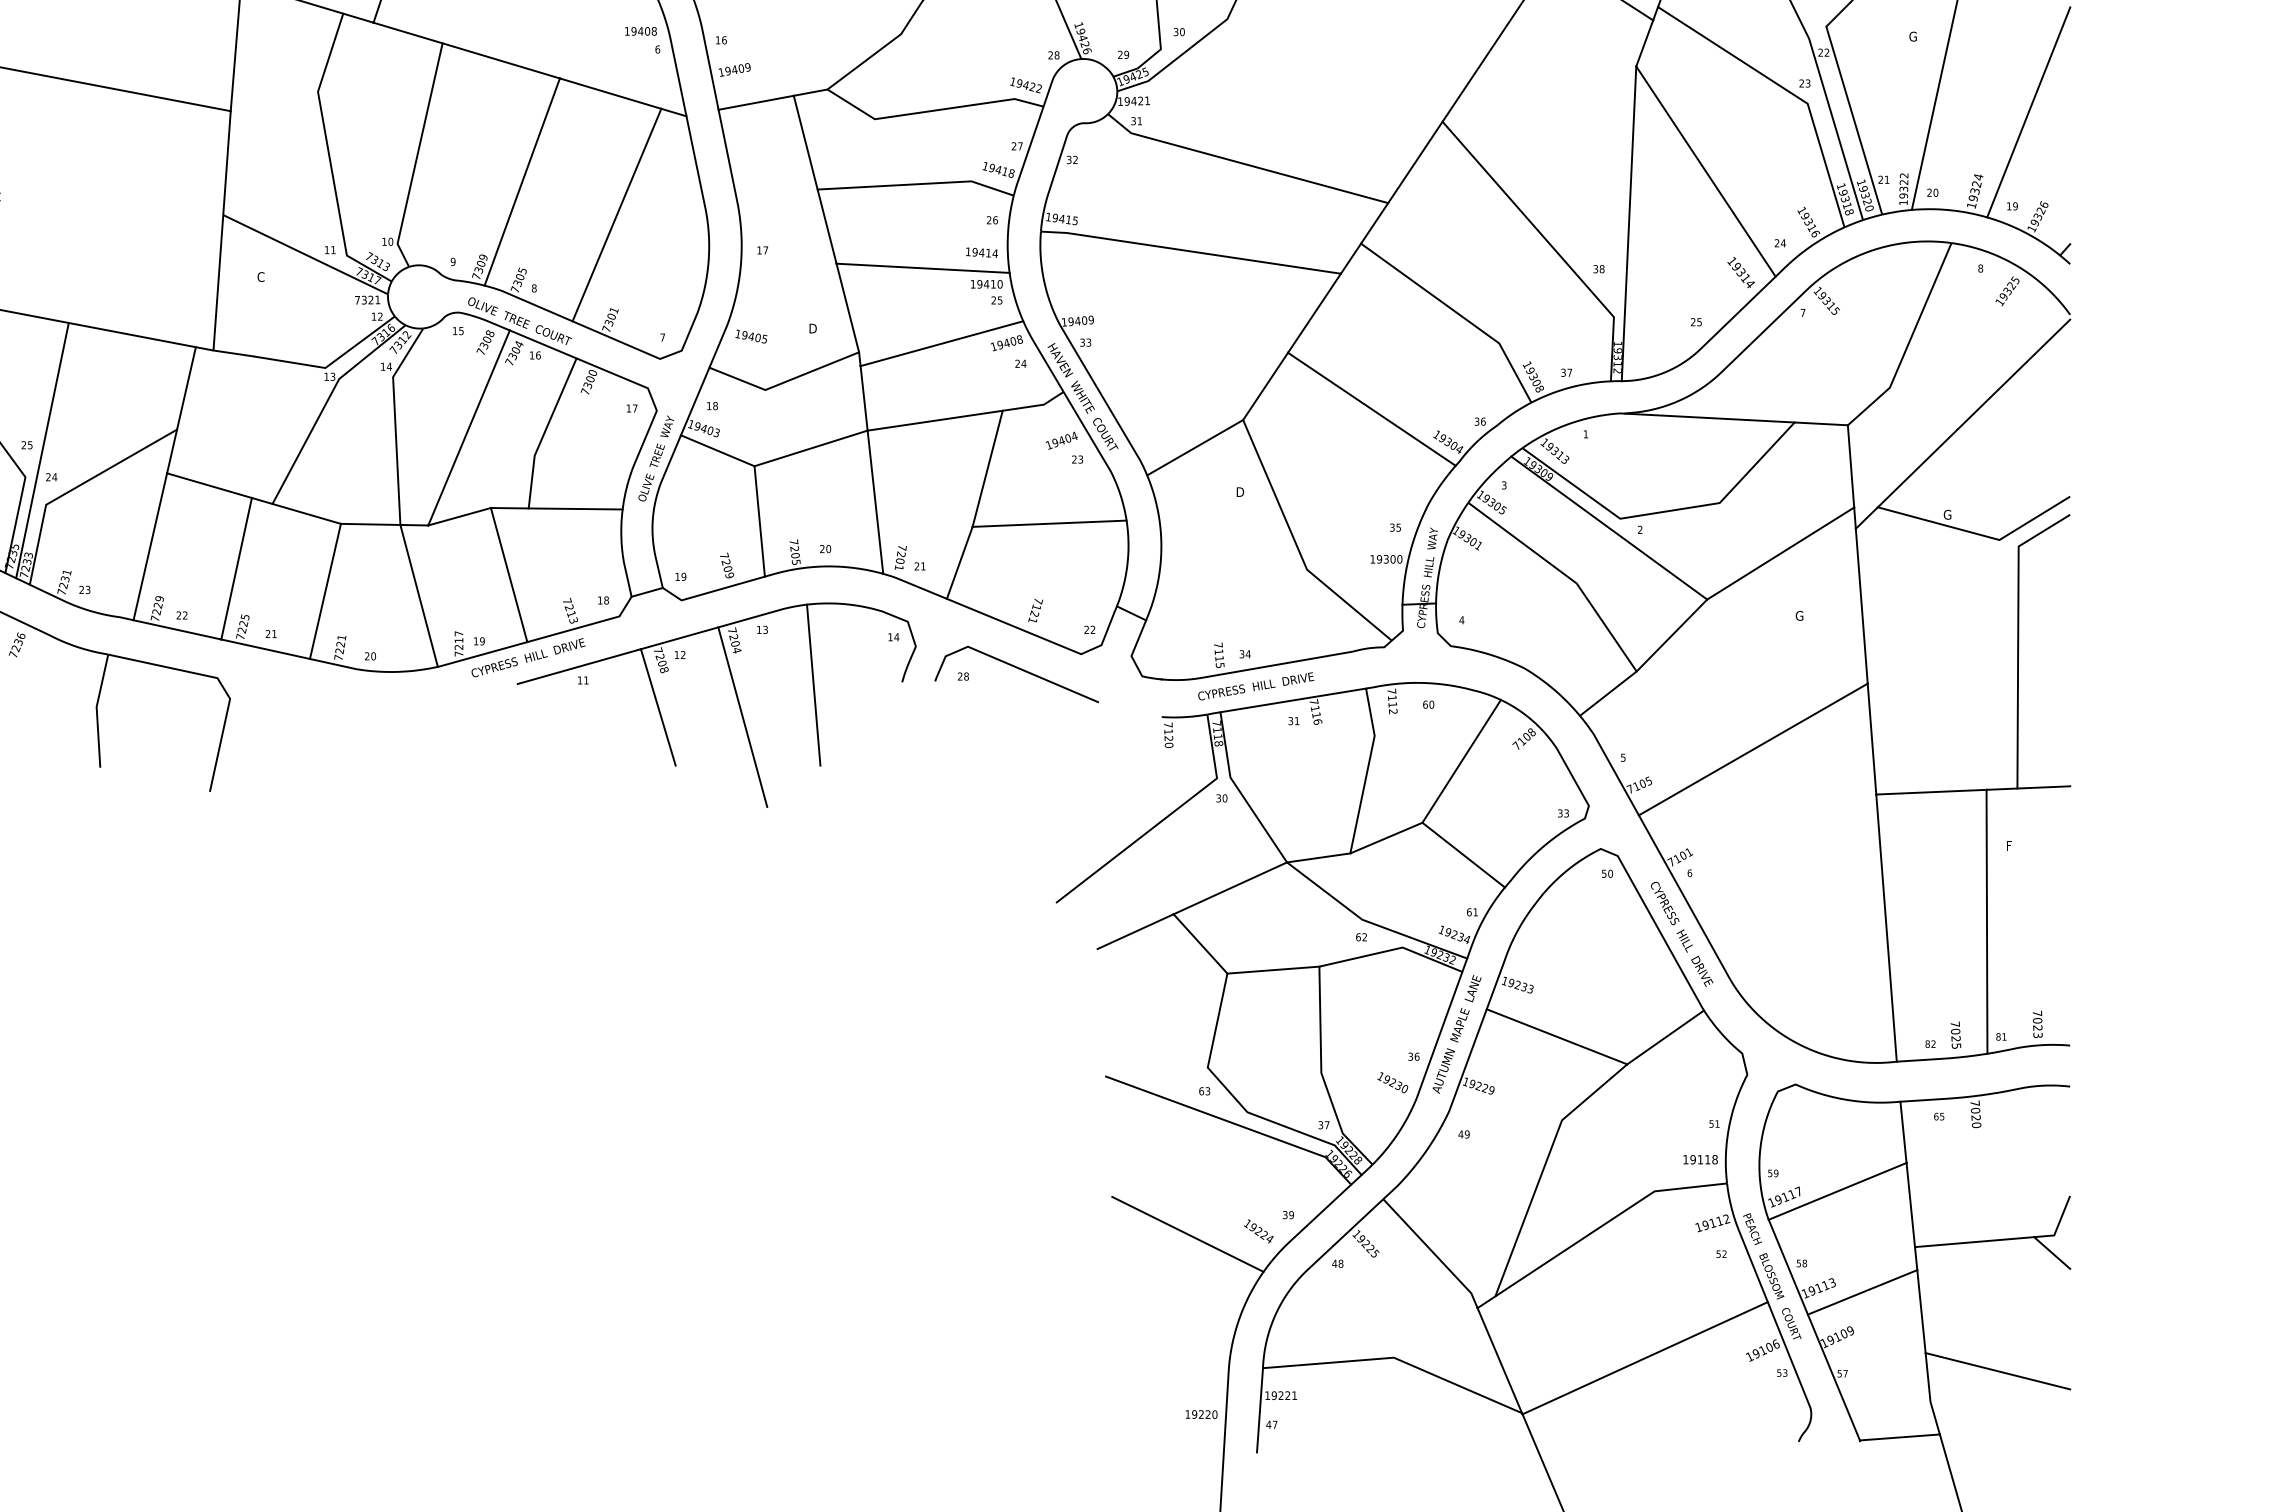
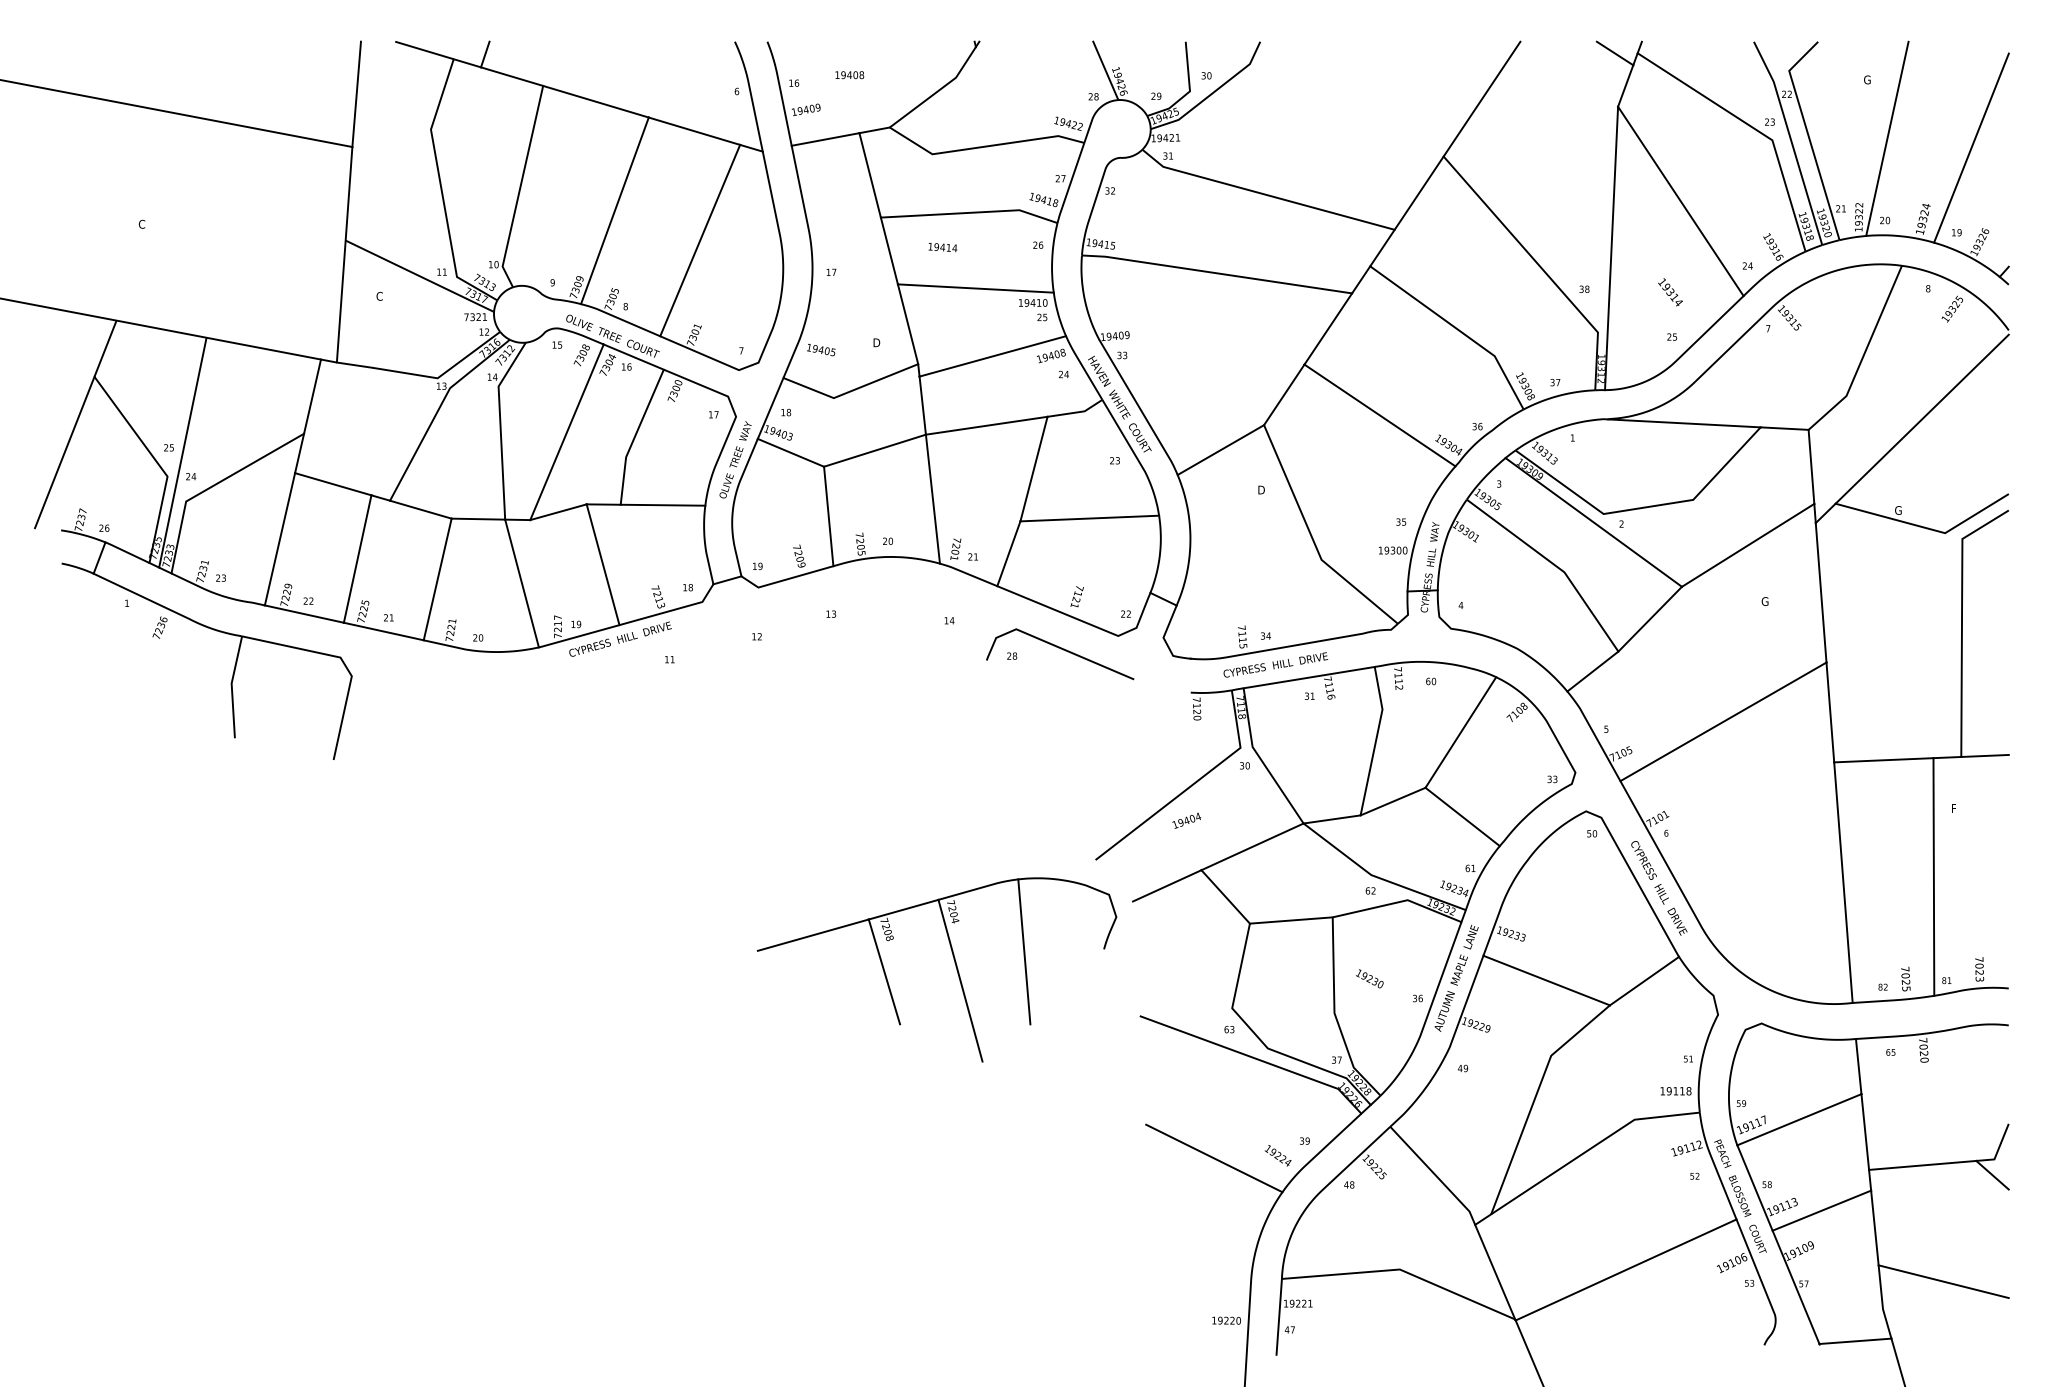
text: (640, 31) -> (849, 75), moved
text: (981, 252) -> (942, 247), moved
text: (1741, 272) -> (1670, 292), moved
text: (1061, 440) -> (1186, 820), moved
part: (736, 698) -> (954, 963), moved
text: (1392, 1082) -> (1369, 978), moved

